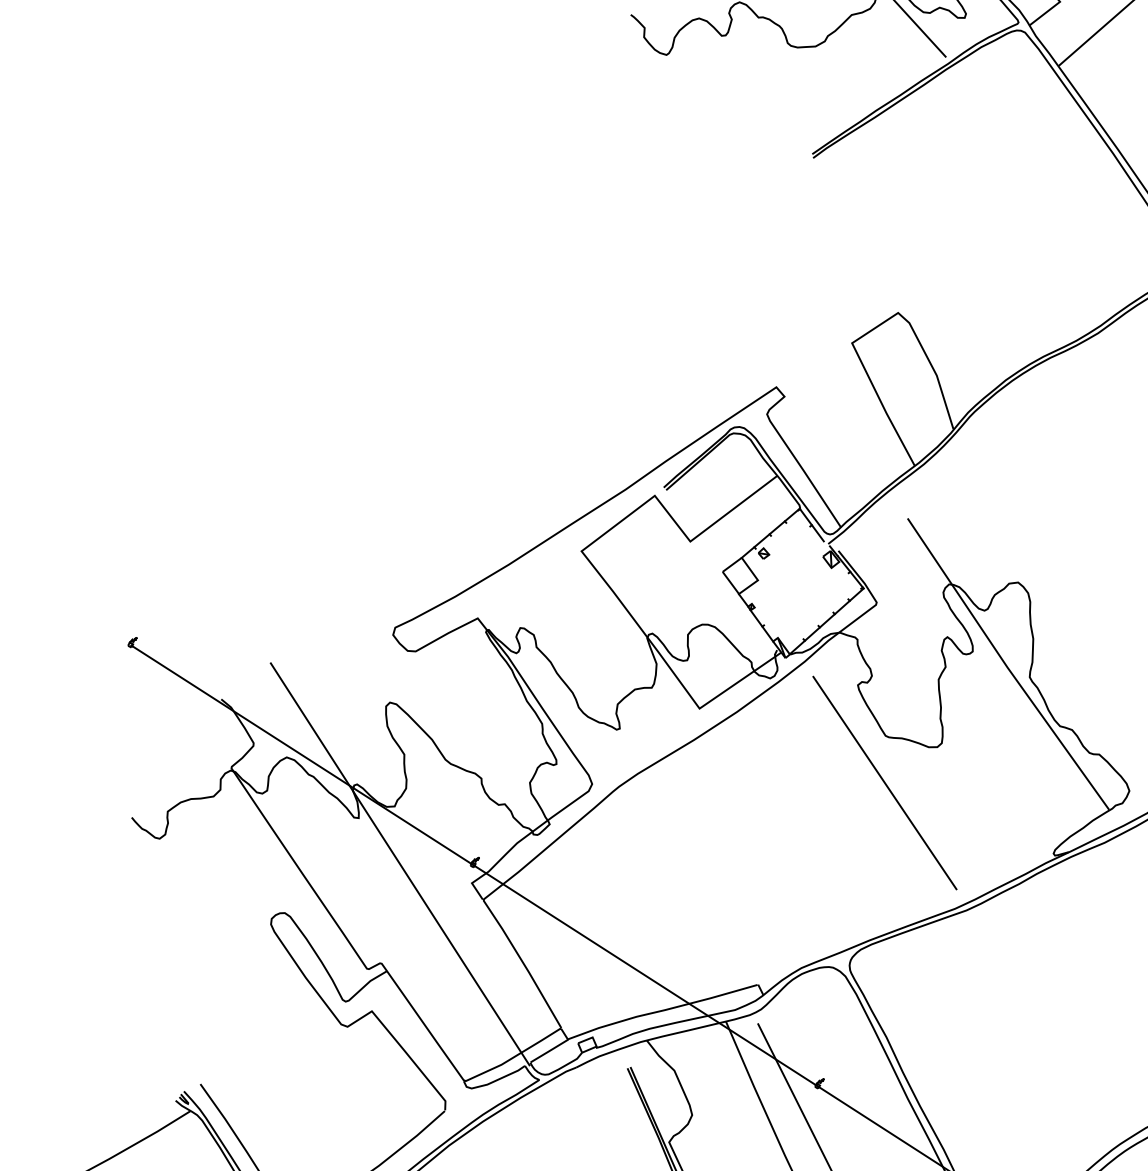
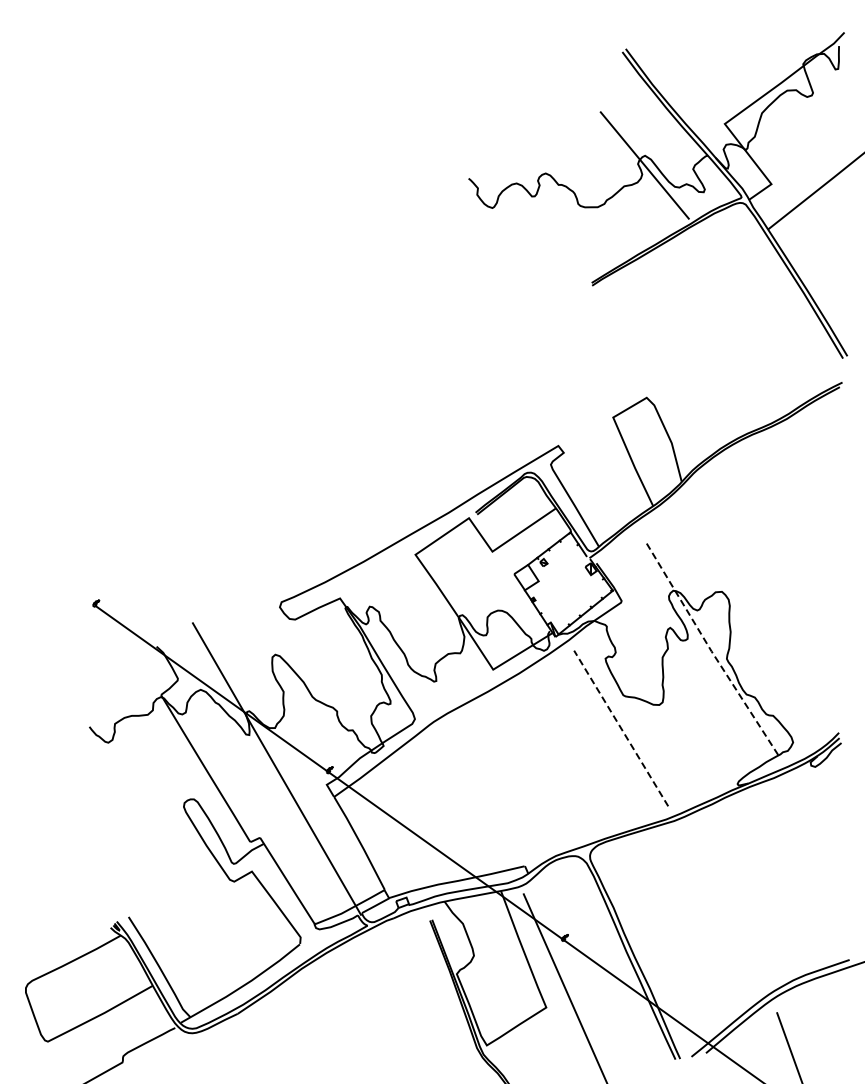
line: (1007, 666) -> (711, 650), solid -> dashed
line: (885, 783) -> (621, 728), solid -> dashed

